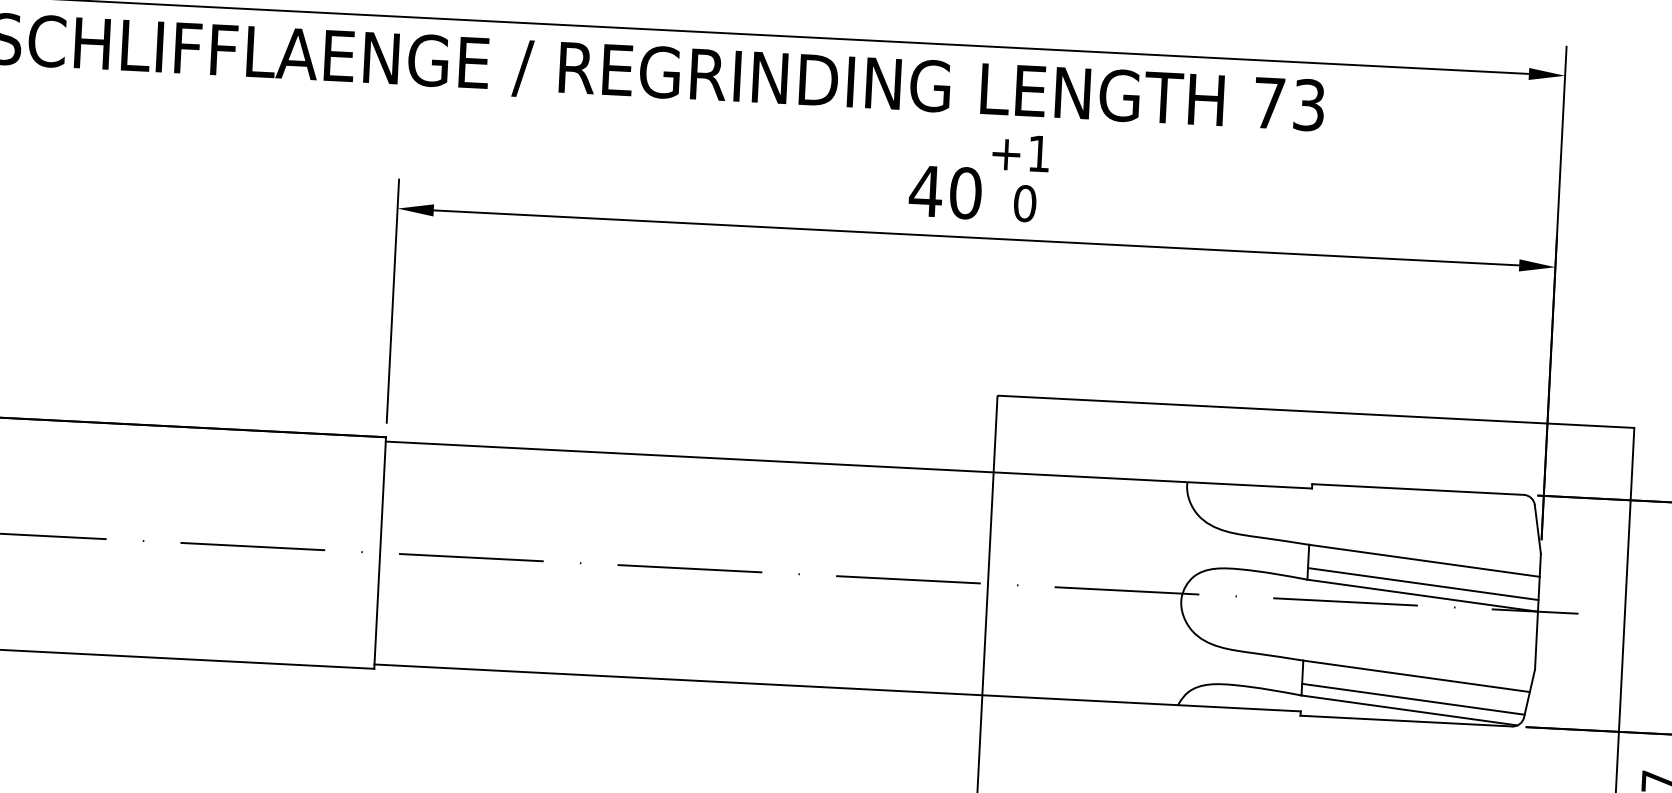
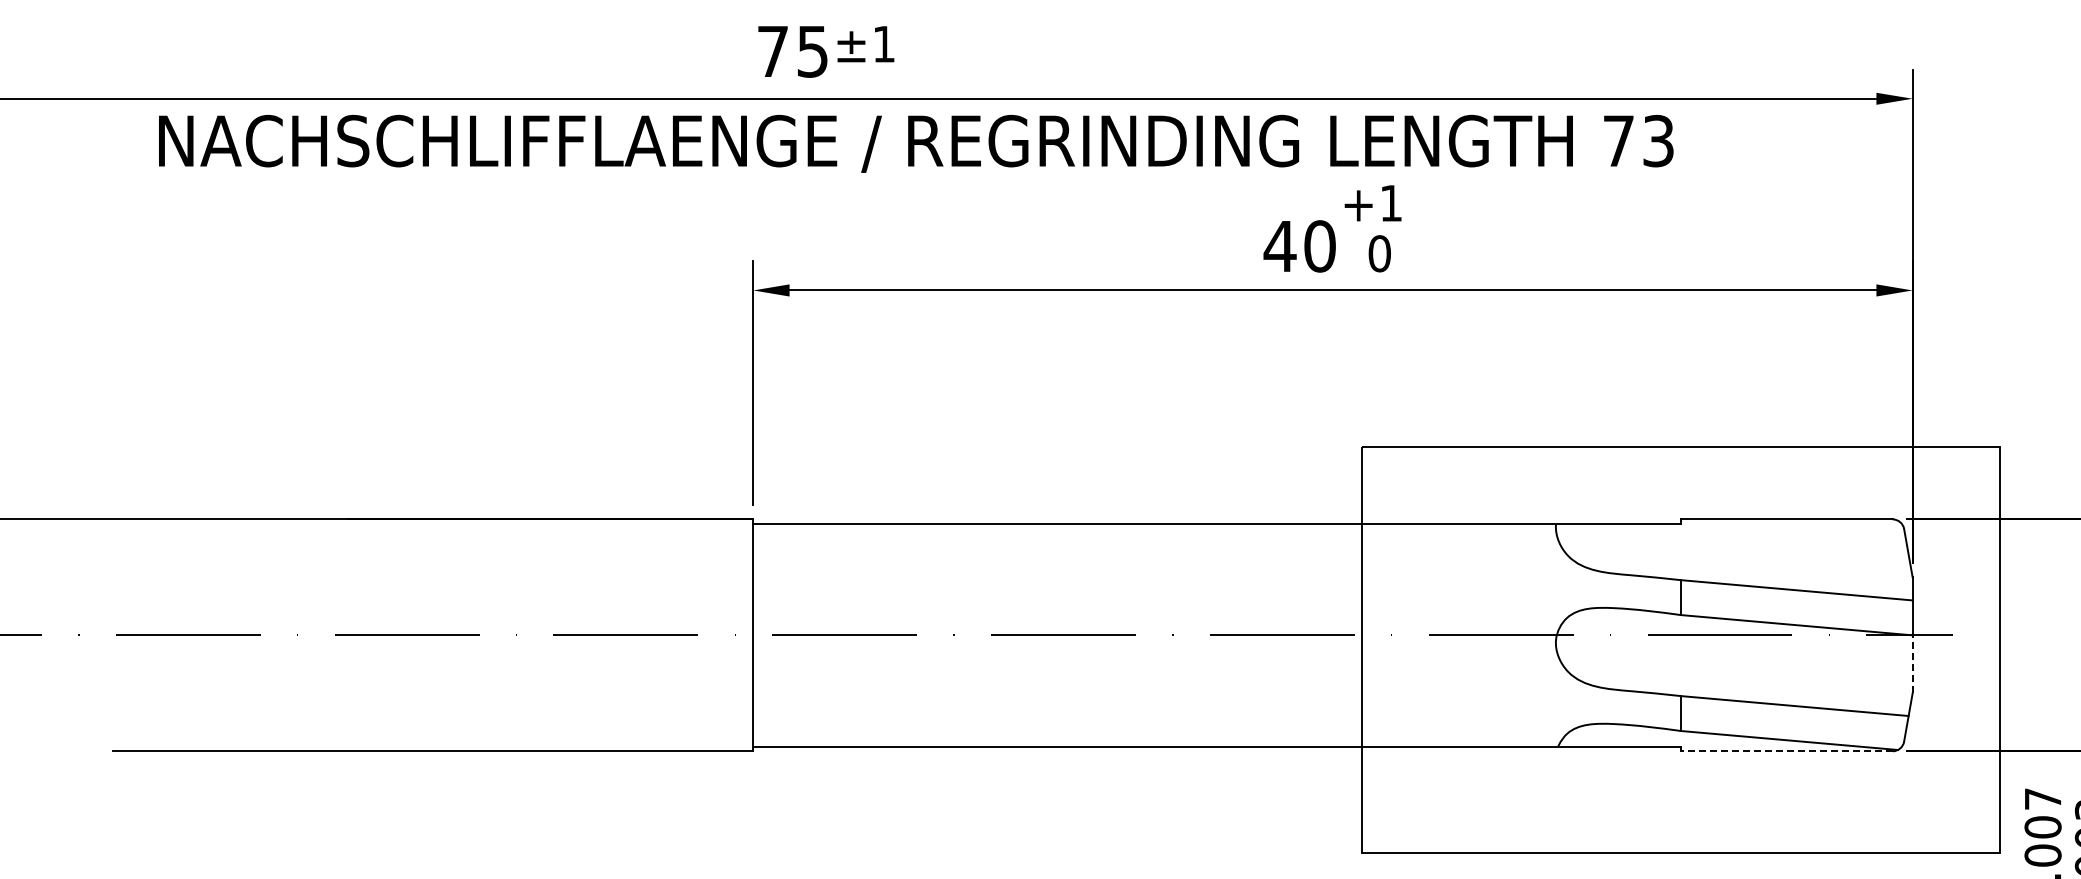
line: (1423, 583) -> (1796, 613), removed
line: (1536, 640) -> (1912, 664), solid -> dashed
line: (1413, 698) -> (1792, 728), removed
line: (1406, 721) -> (1786, 751), solid -> dashed

